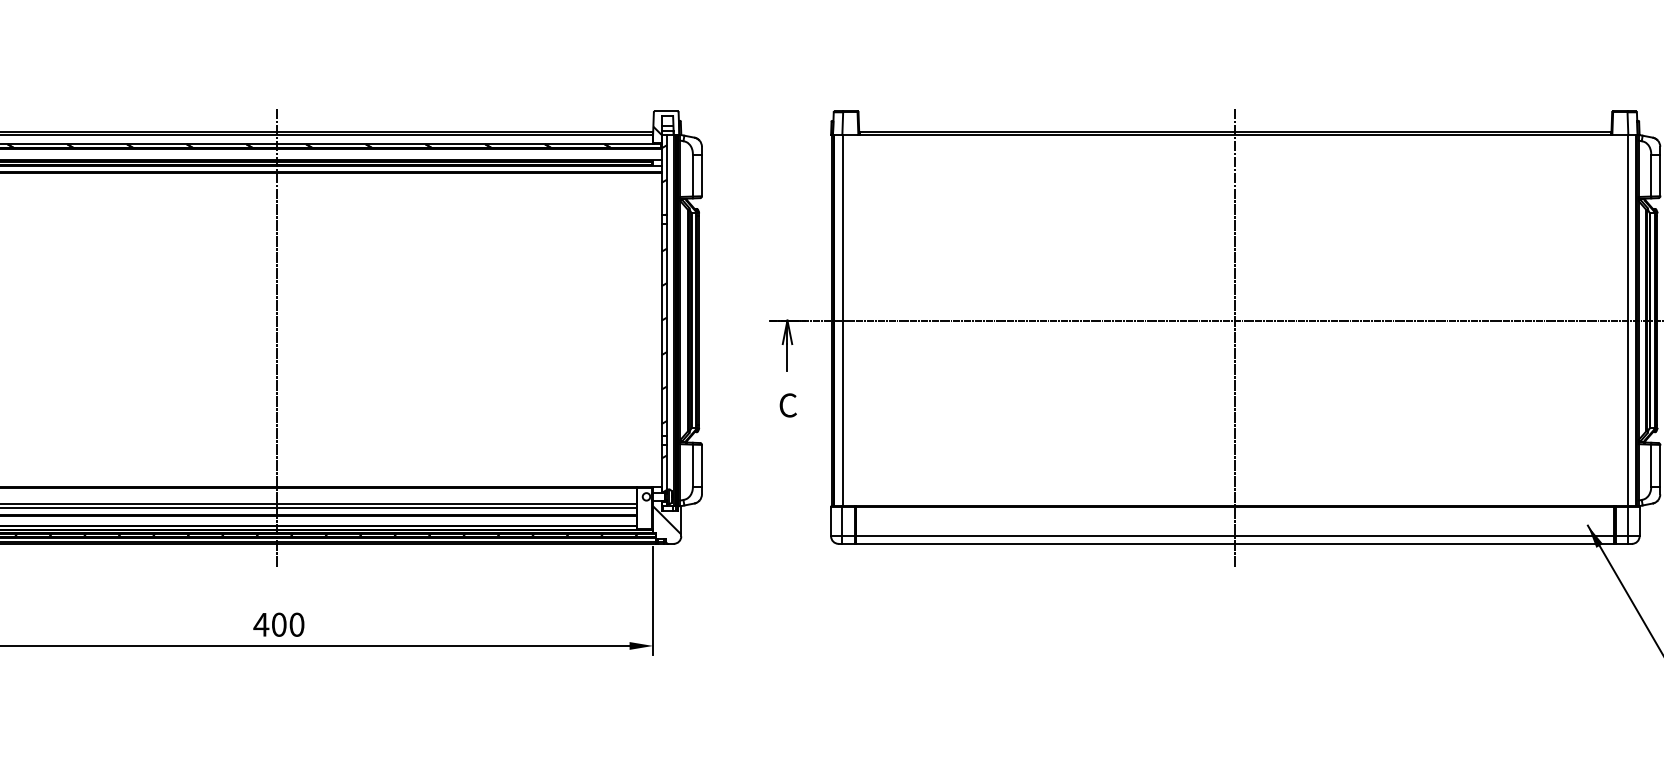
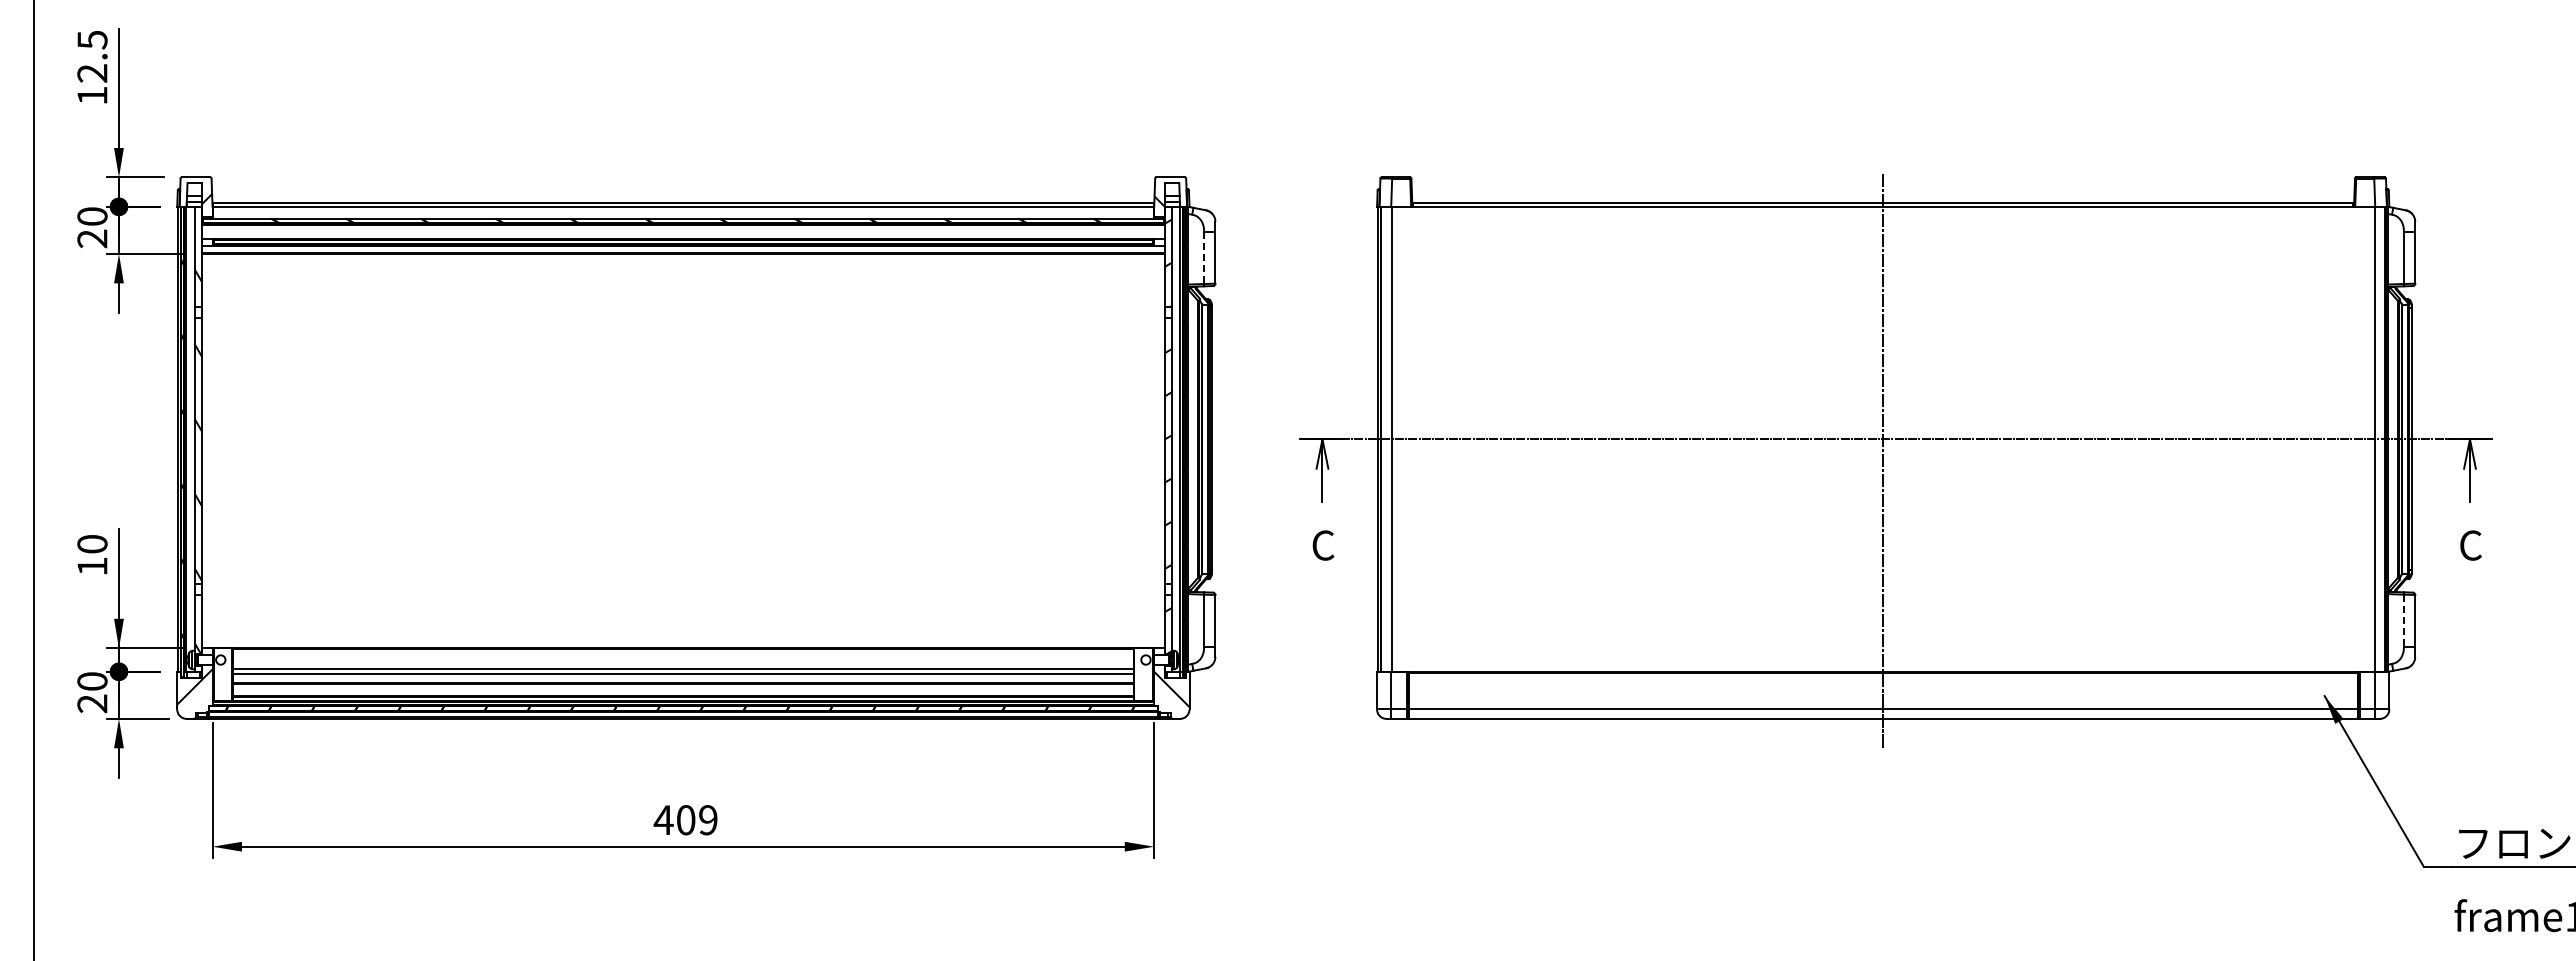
line: (693, 176) -> (1204, 258), solid -> dashed
line: (277, 337) -> (683, 460), removed
line: (1650, 466) -> (2403, 621), solid -> dashed
text: (297, 625) -> (708, 820), 400 -> 409

